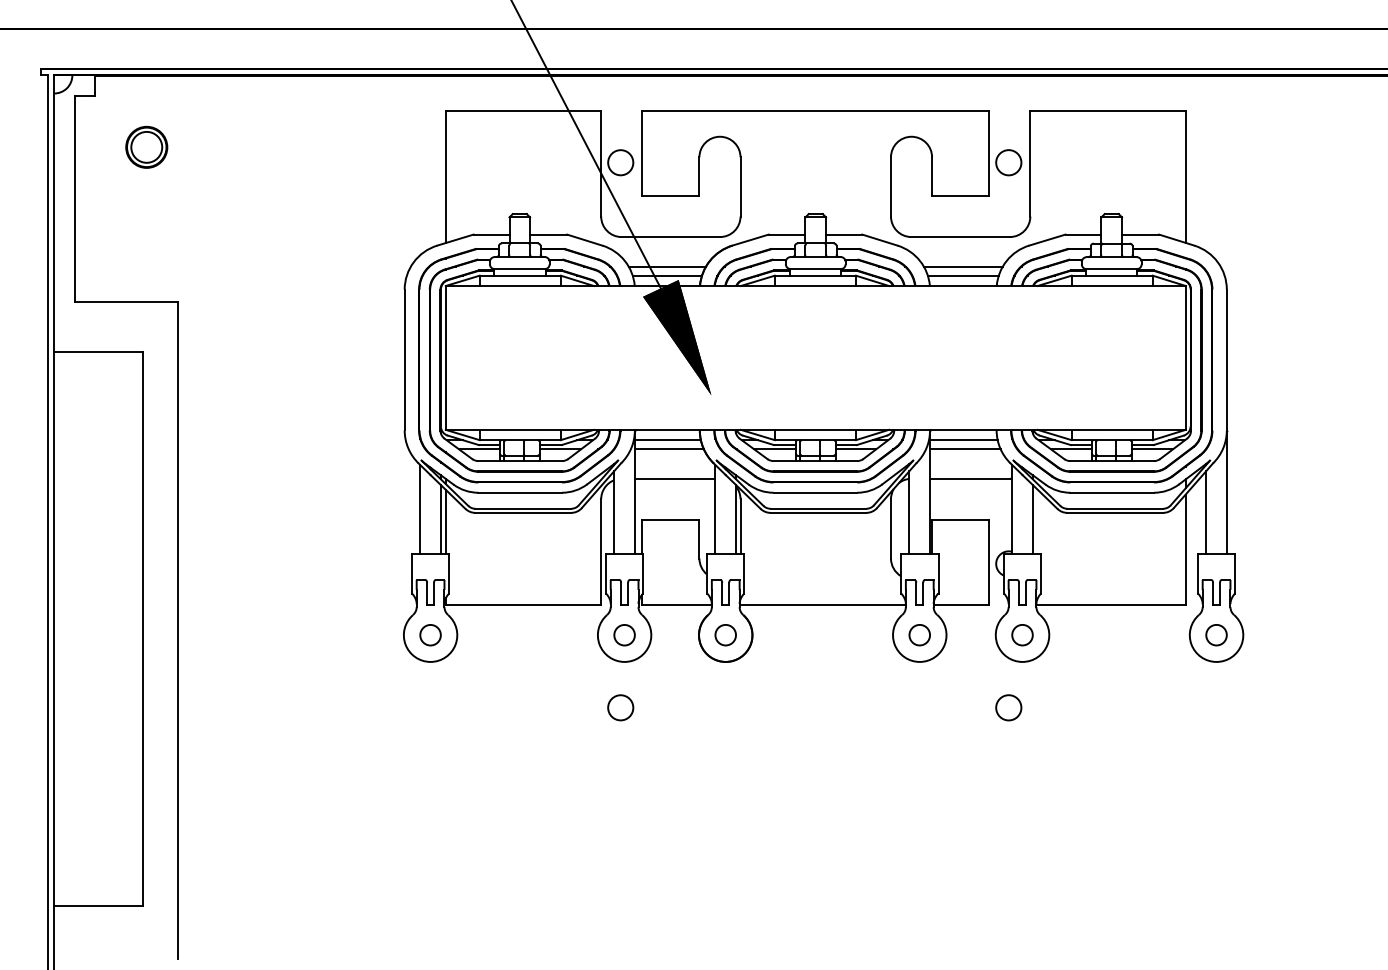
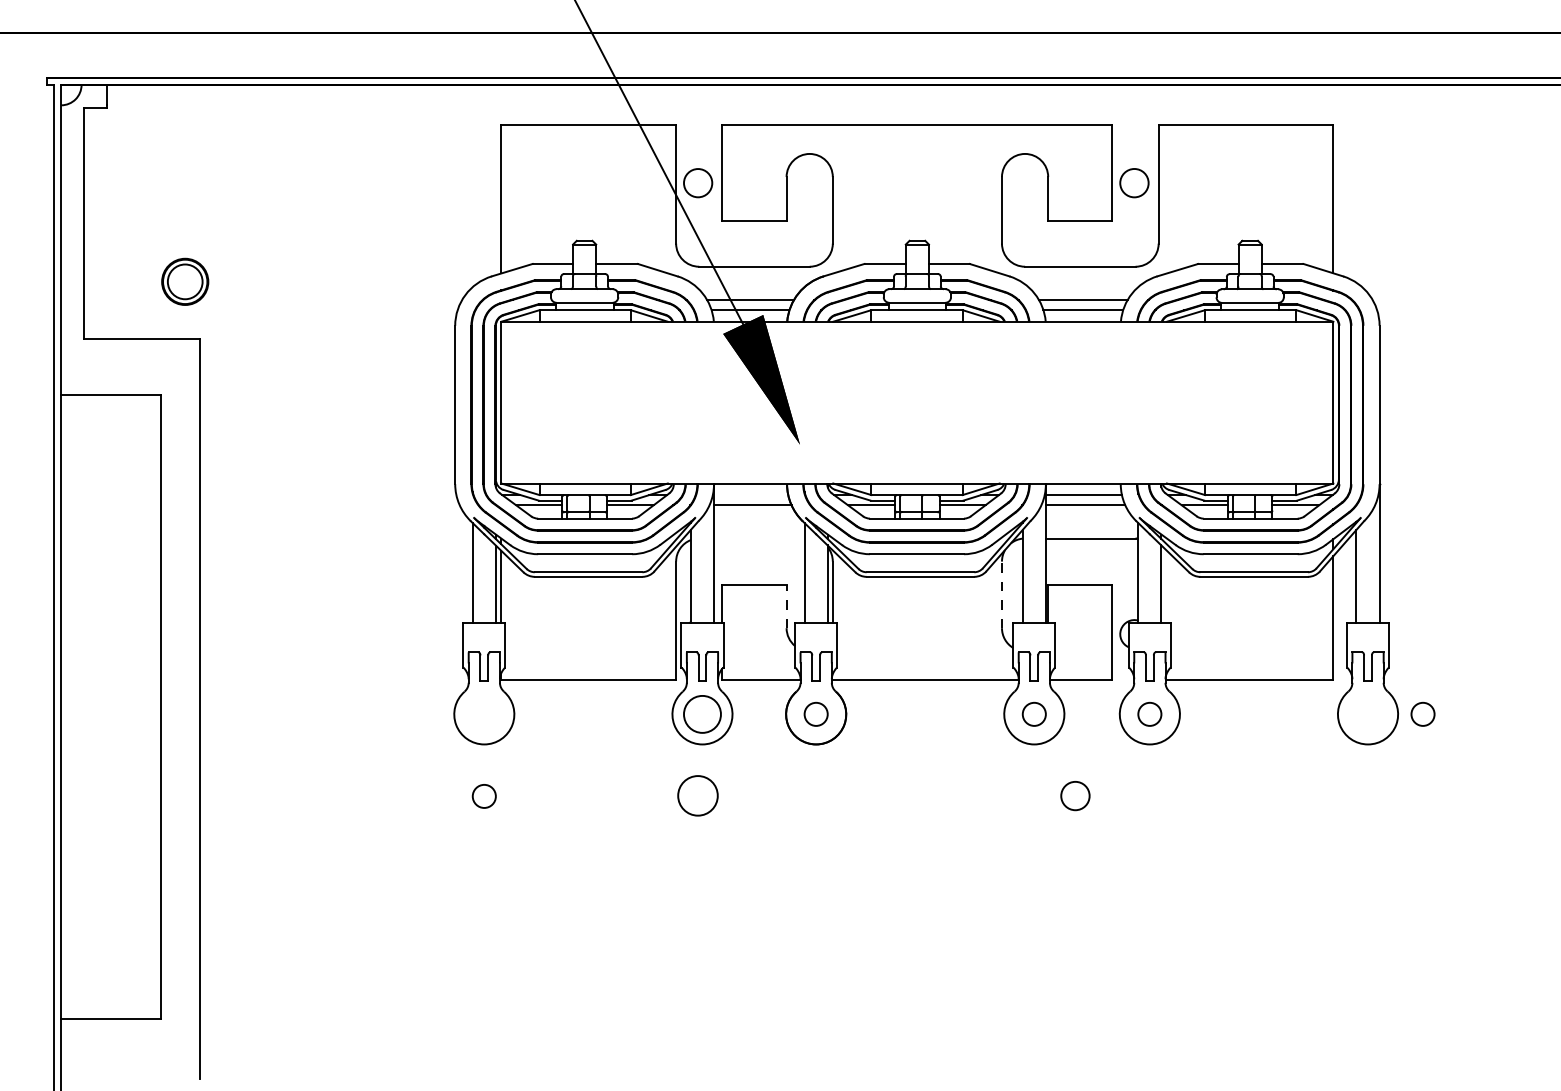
part: (147, 147) -> (185, 281), moved
line: (668, 440) -> (751, 495), removed
line: (675, 478) -> (759, 538), removed
line: (890, 528) -> (1001, 594), solid -> dashed
line: (699, 539) -> (786, 606), solid -> dashed
circle: (624, 634) -> (702, 713), size x1.6
circle: (1216, 634) -> (1422, 713), moved
circle: (429, 635) -> (483, 796), moved
circle: (621, 708) -> (698, 796), size x1.4
circle: (1008, 708) -> (1075, 796), moved

